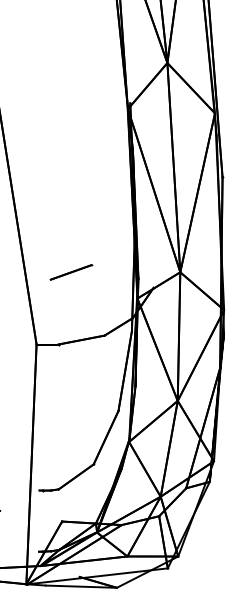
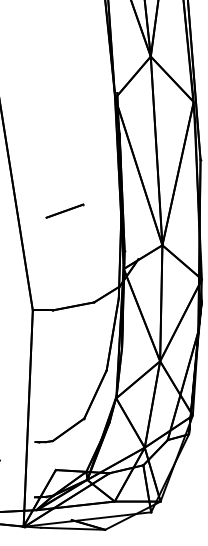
line: (71, 272) -> (65, 211), moved

